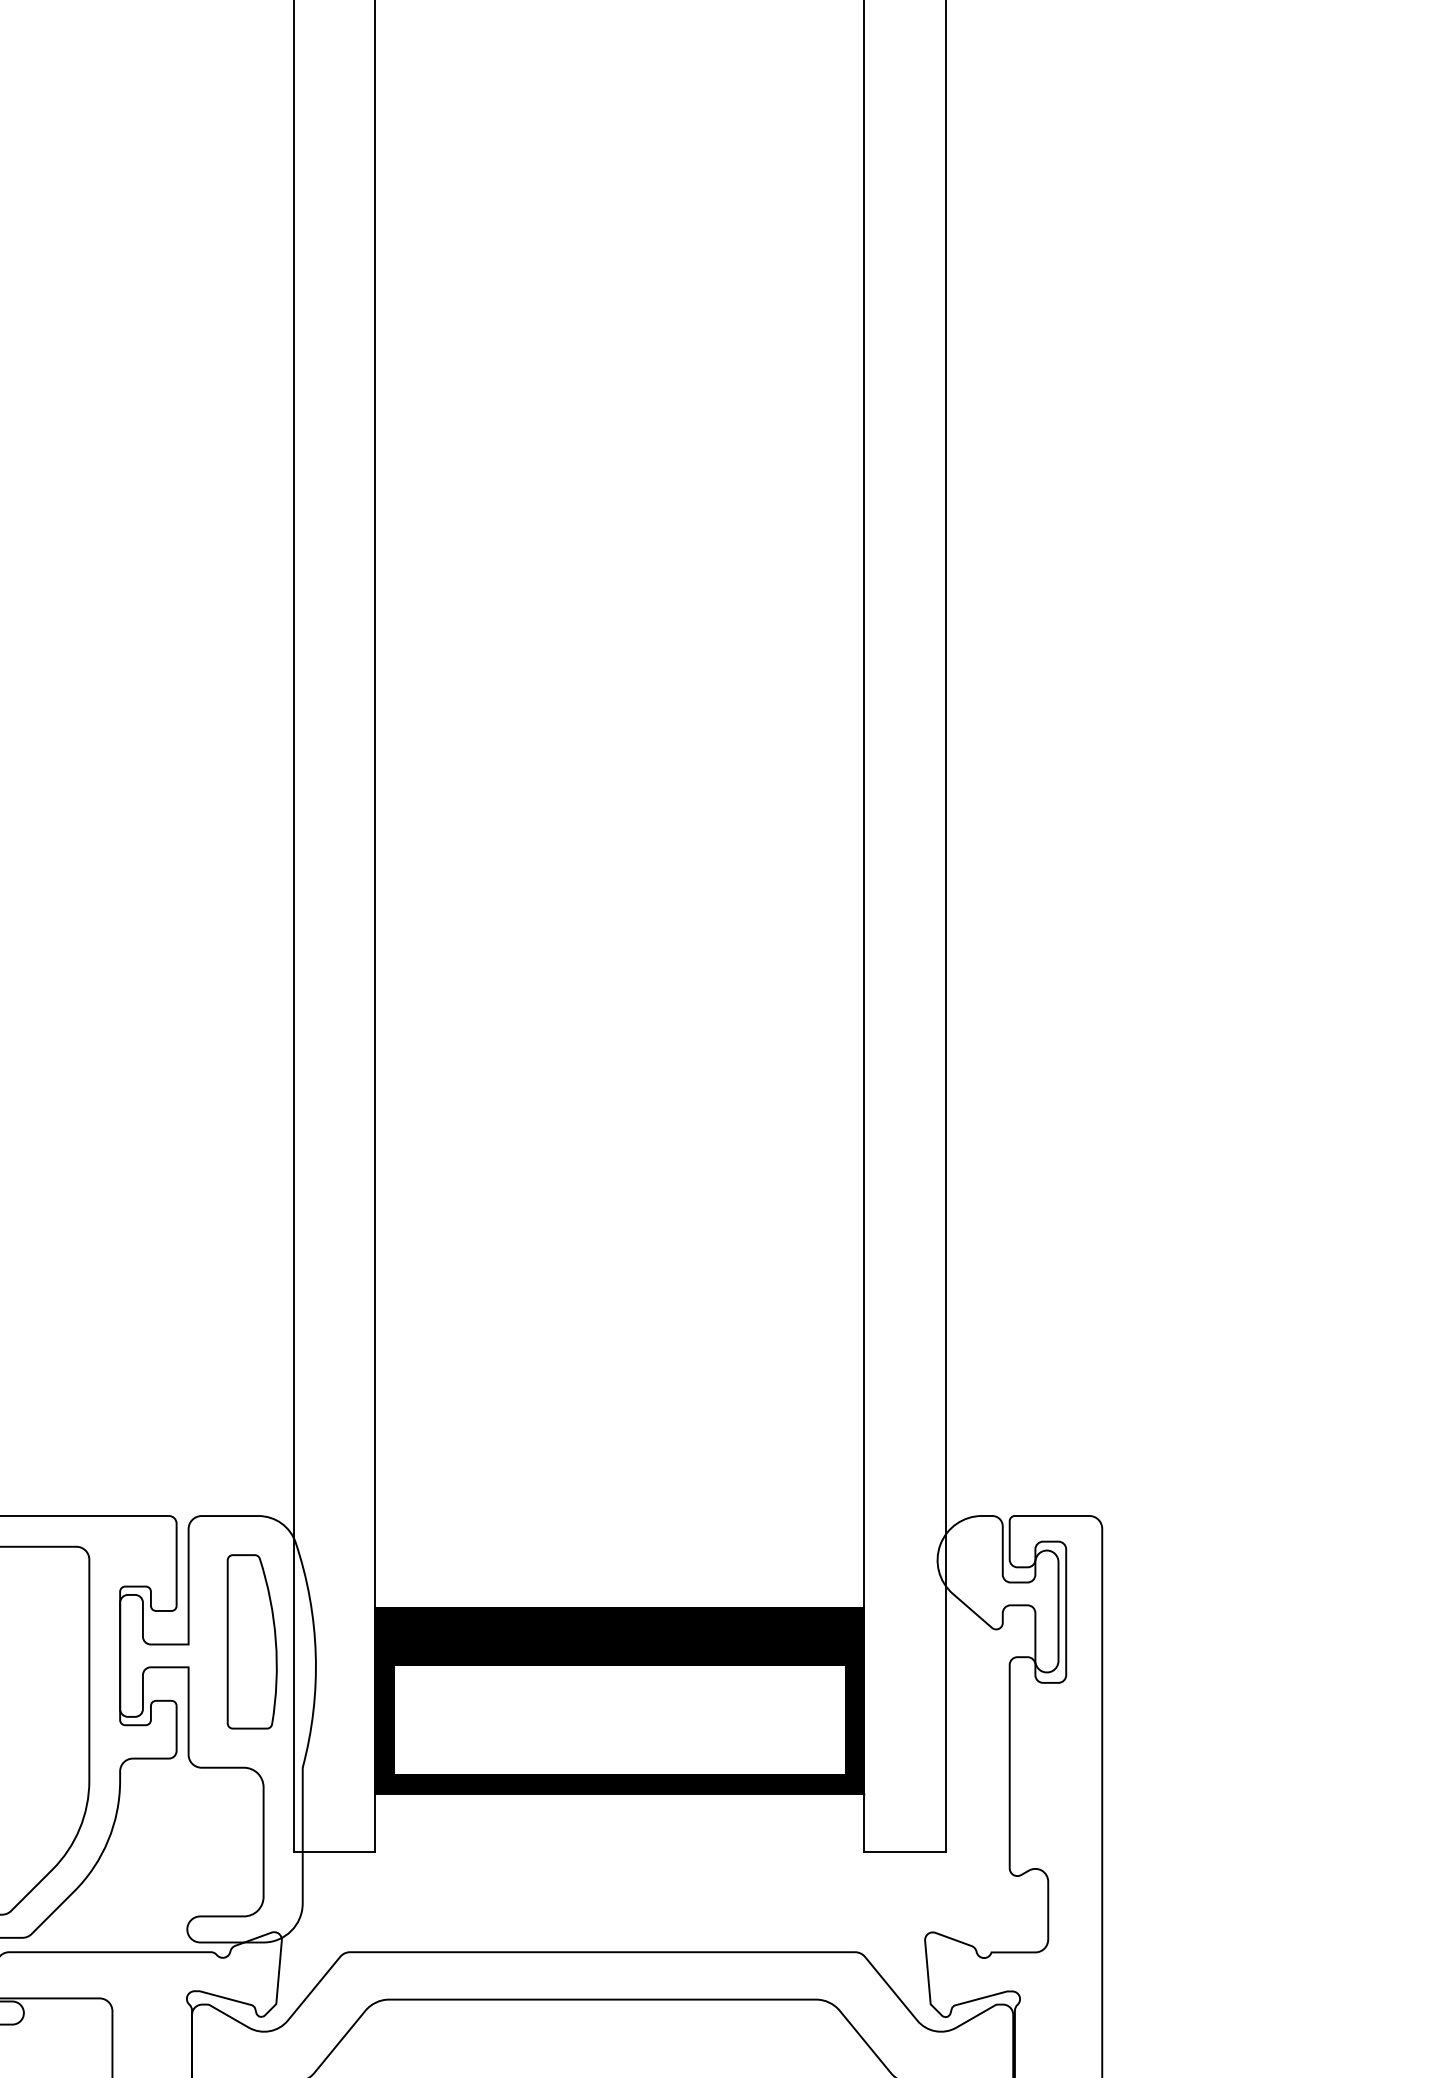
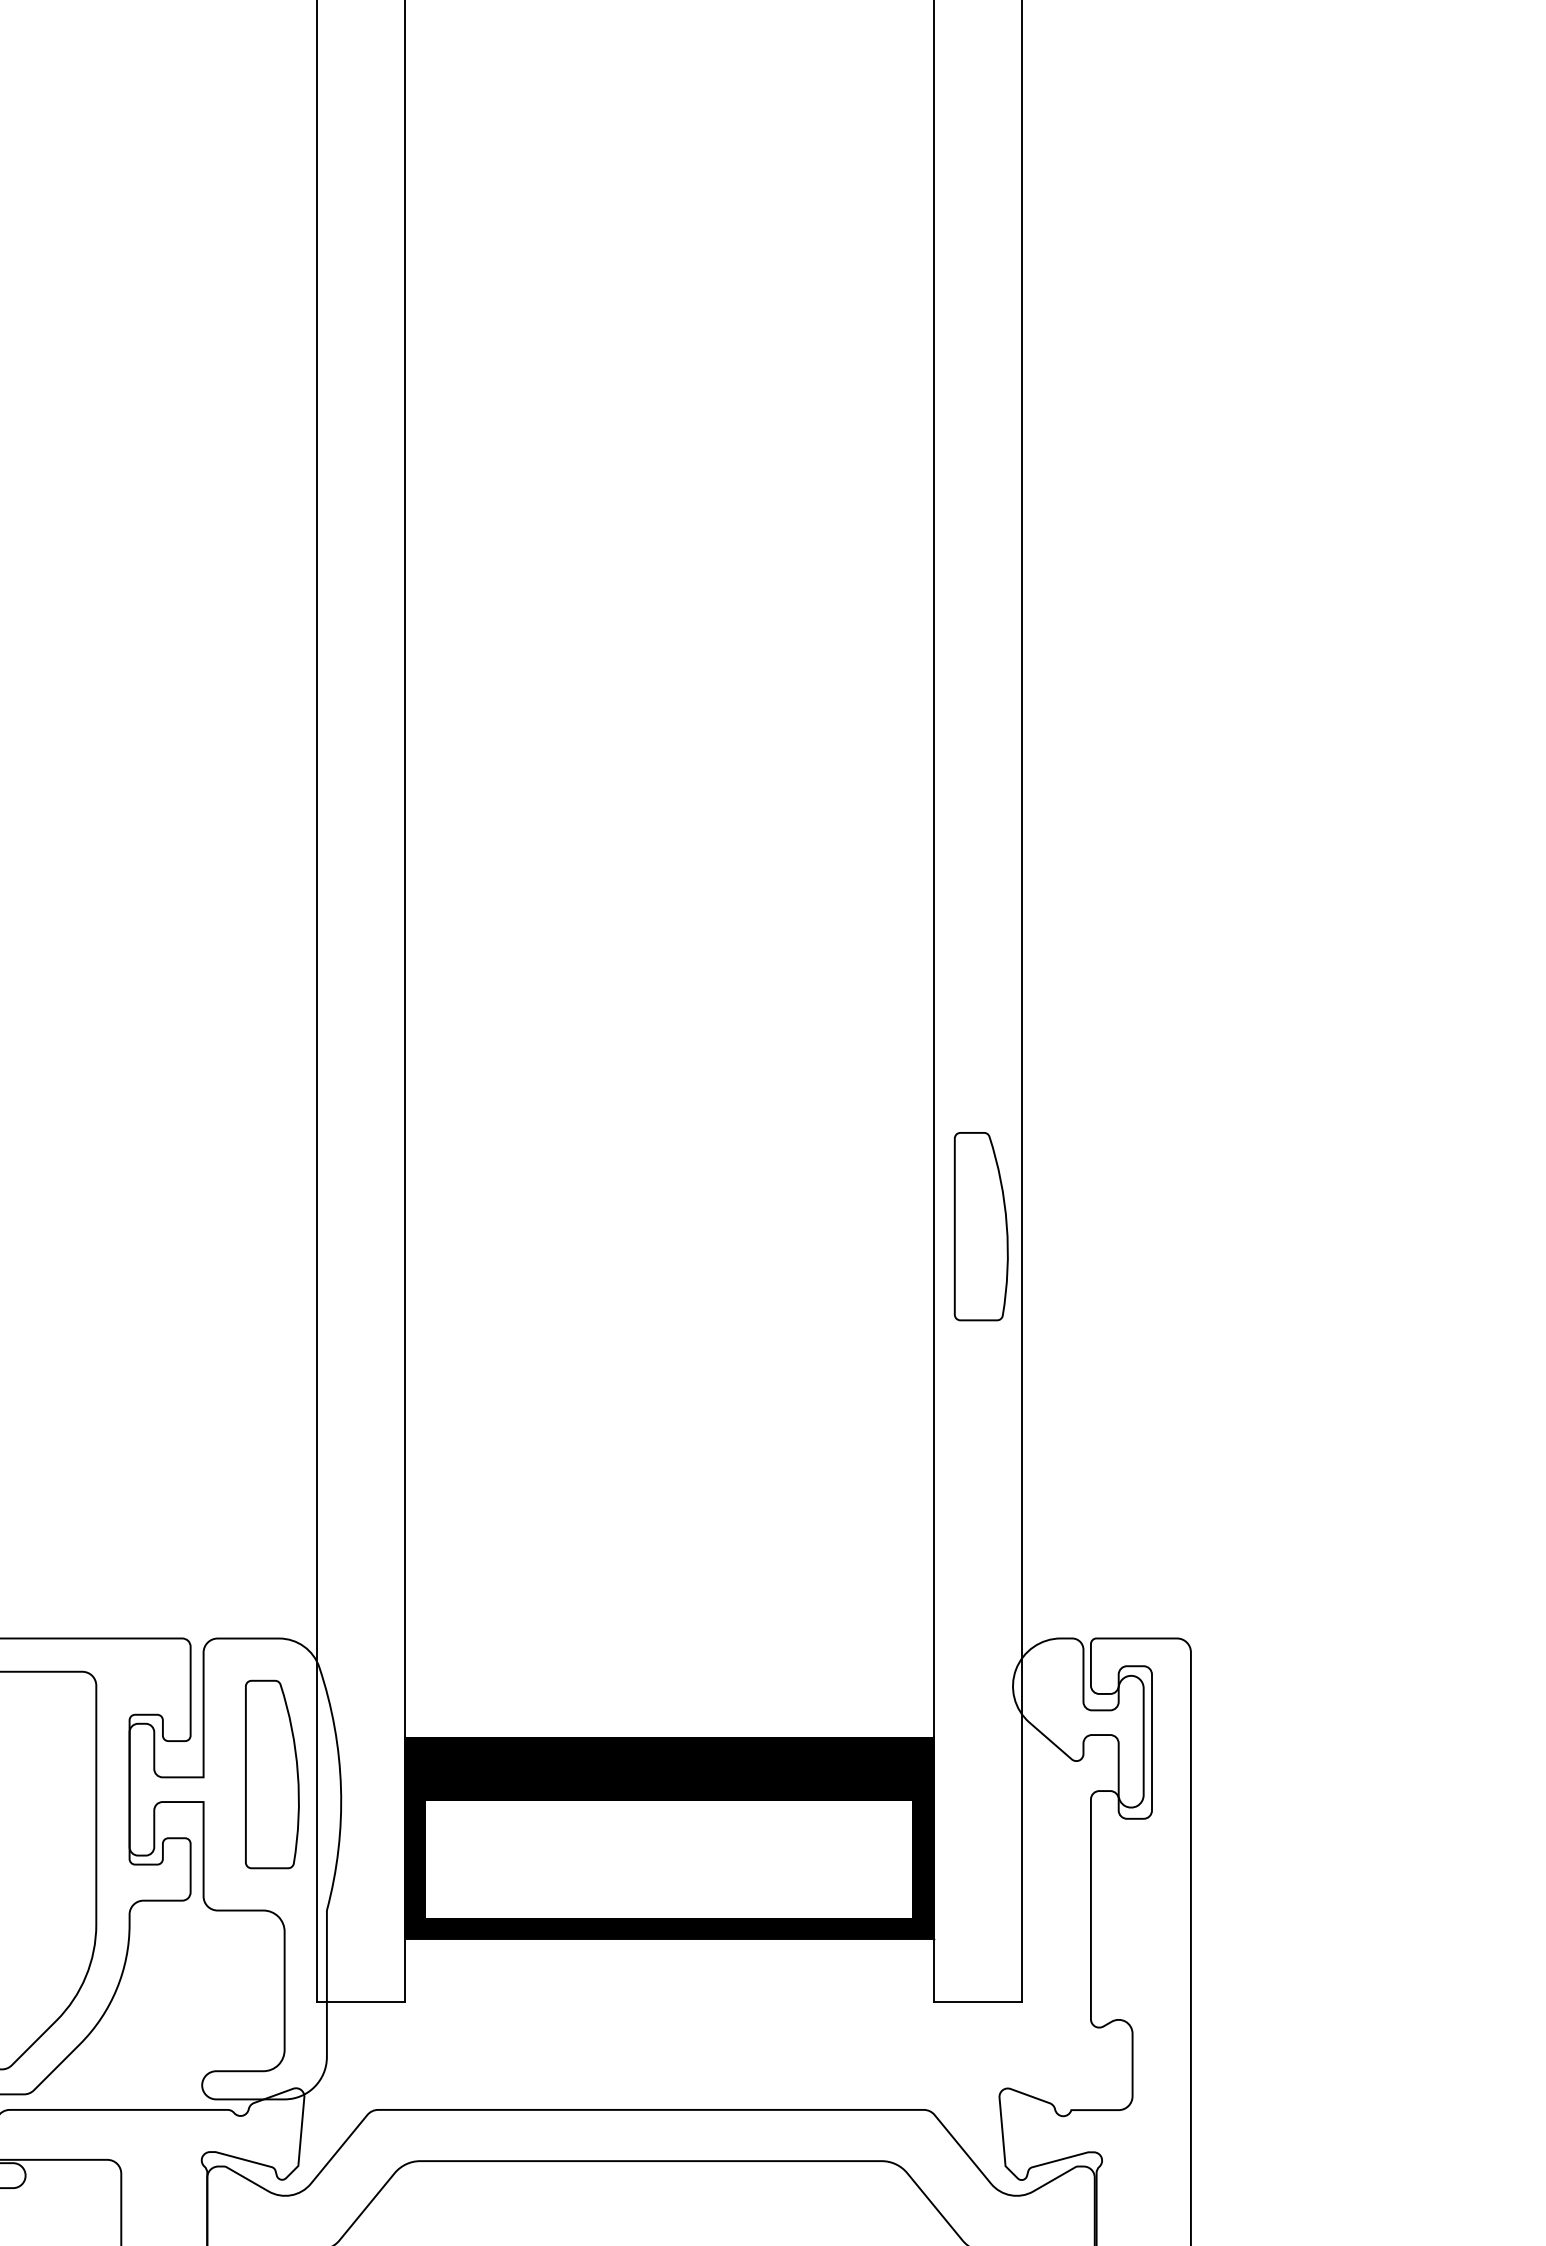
part: (907, 1134) -> (980, 1226), added

